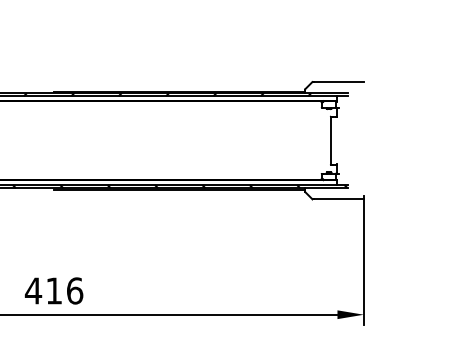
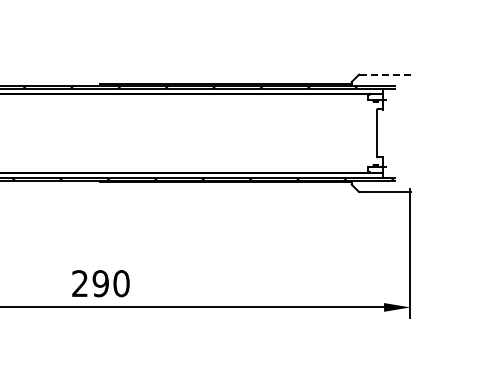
line: (338, 81) -> (385, 74), solid -> dashed
text: (53, 290) -> (100, 283), 416 -> 290

